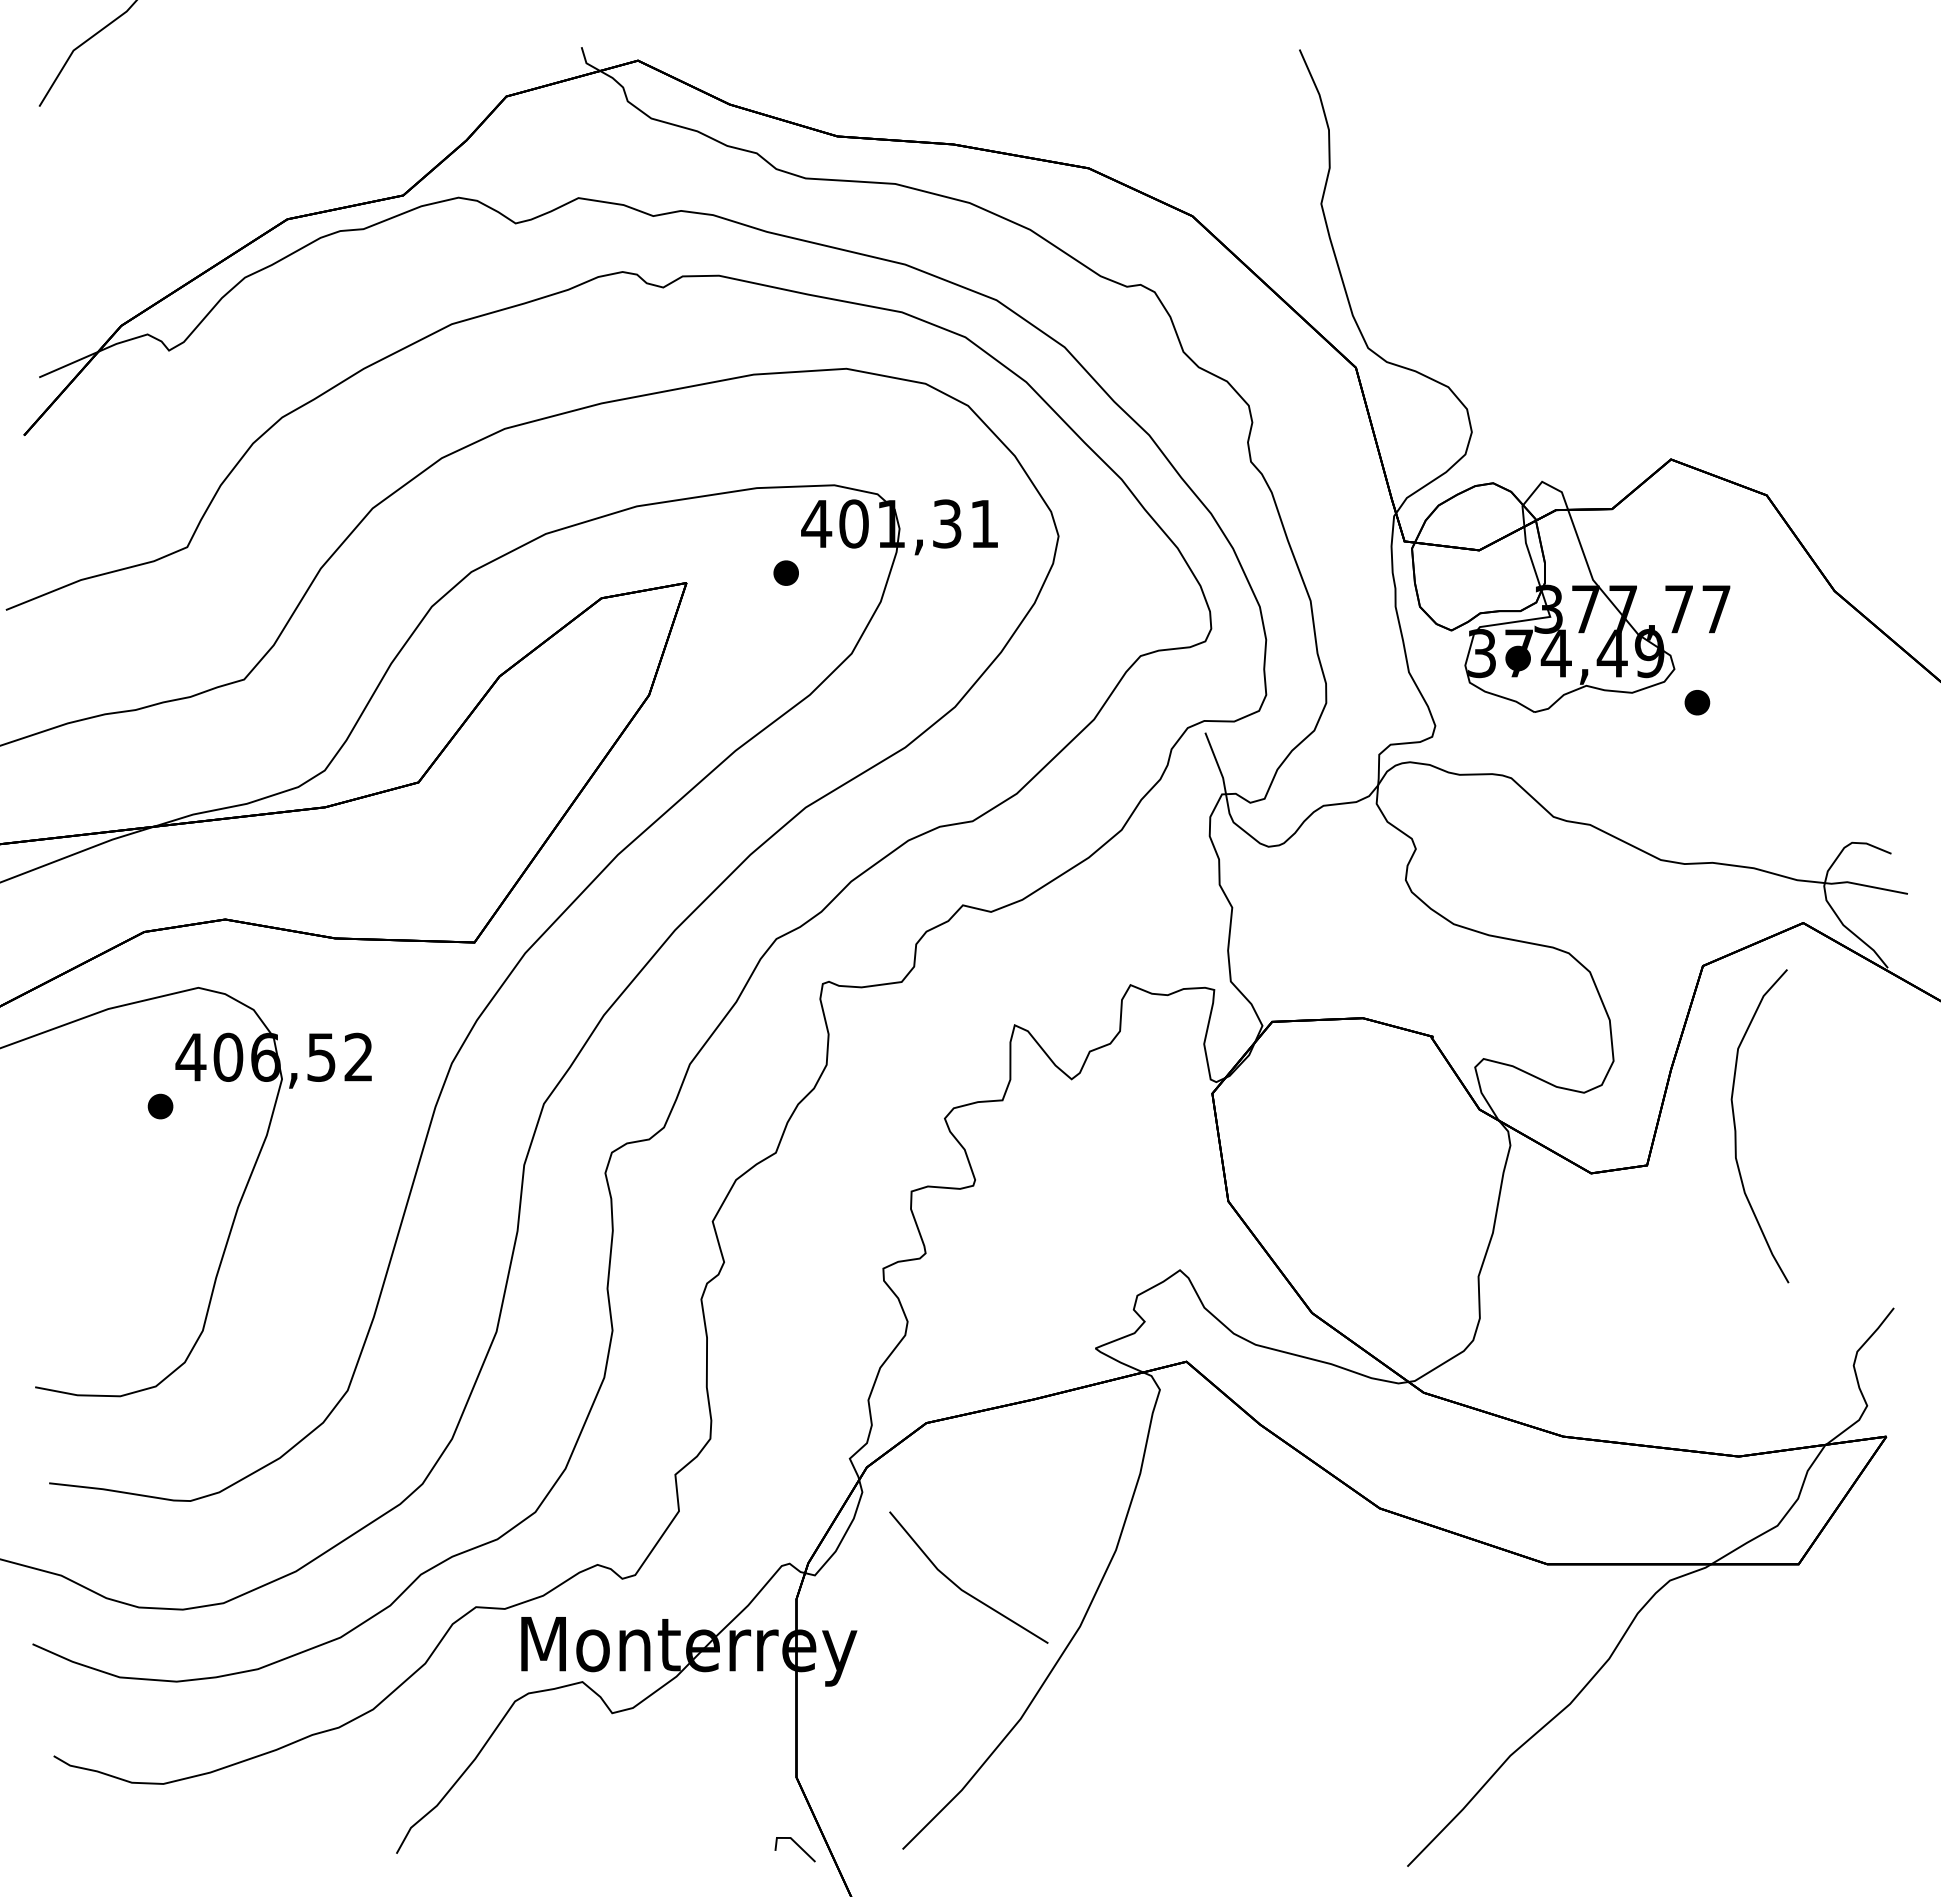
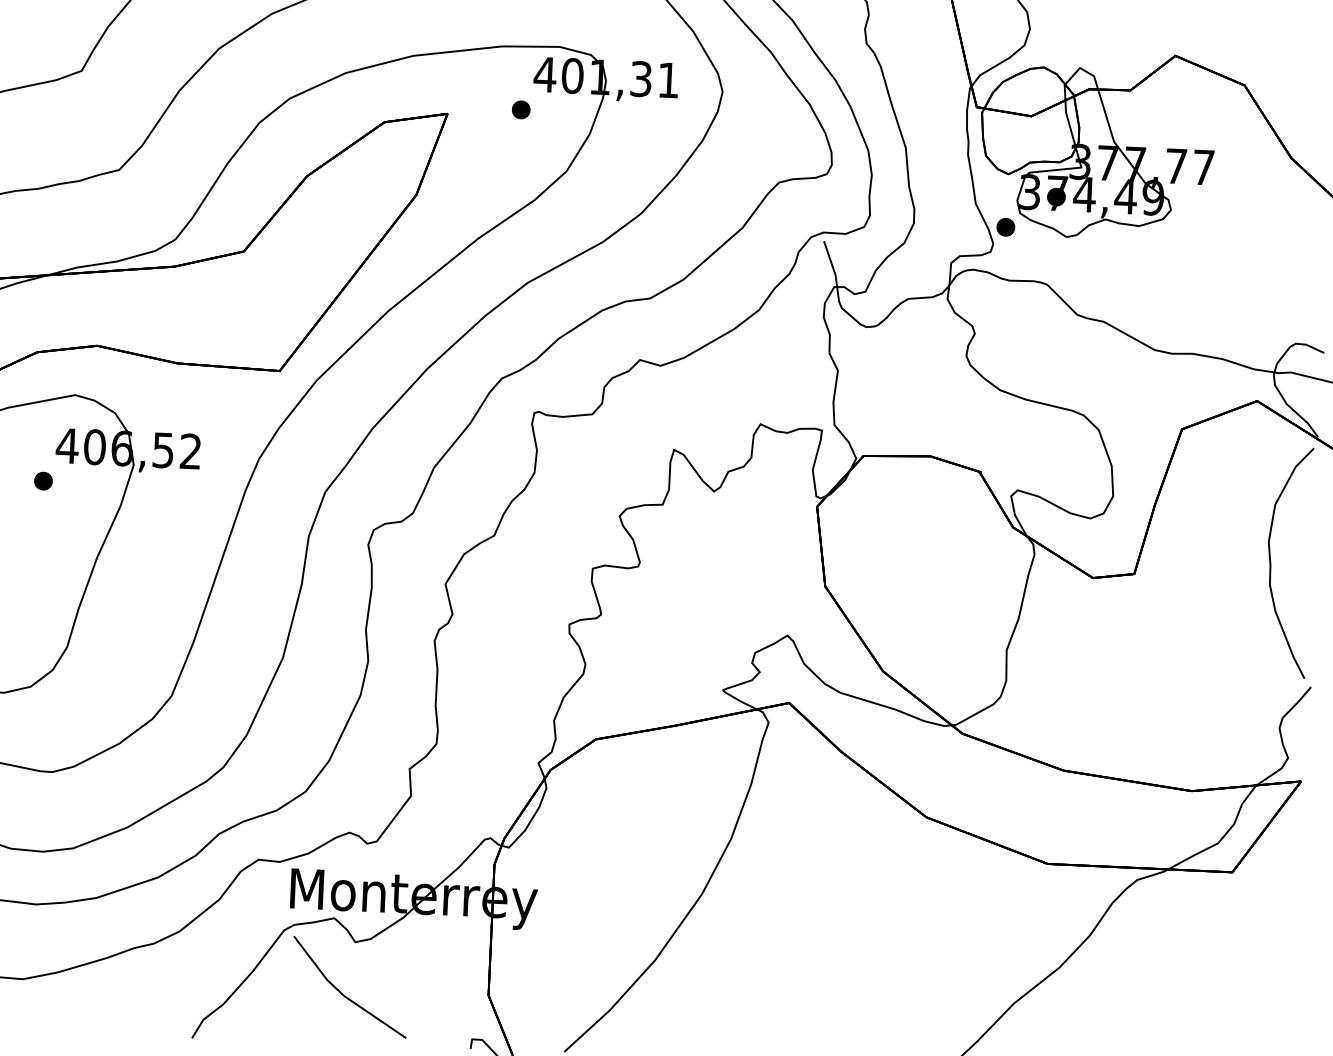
part: (1697, 702) -> (1005, 227), moved
curve: (1736, 1129) -> (1271, 564), moved
curve: (959, 1586) -> (342, 993), moved

